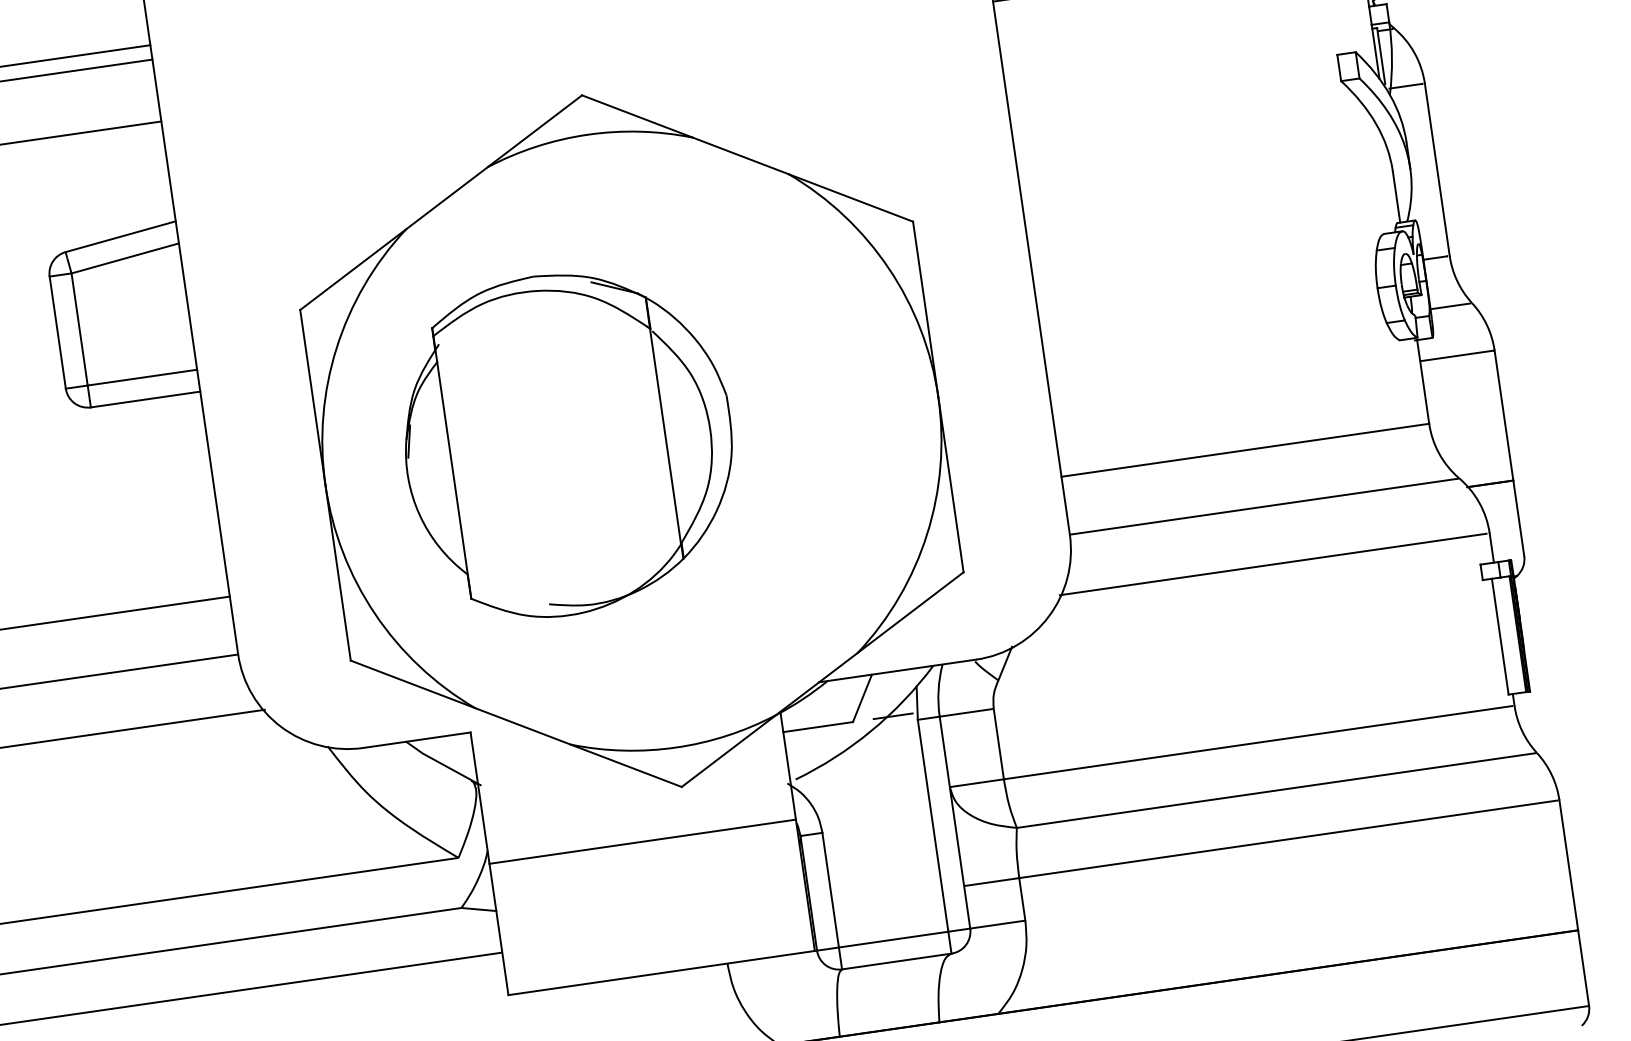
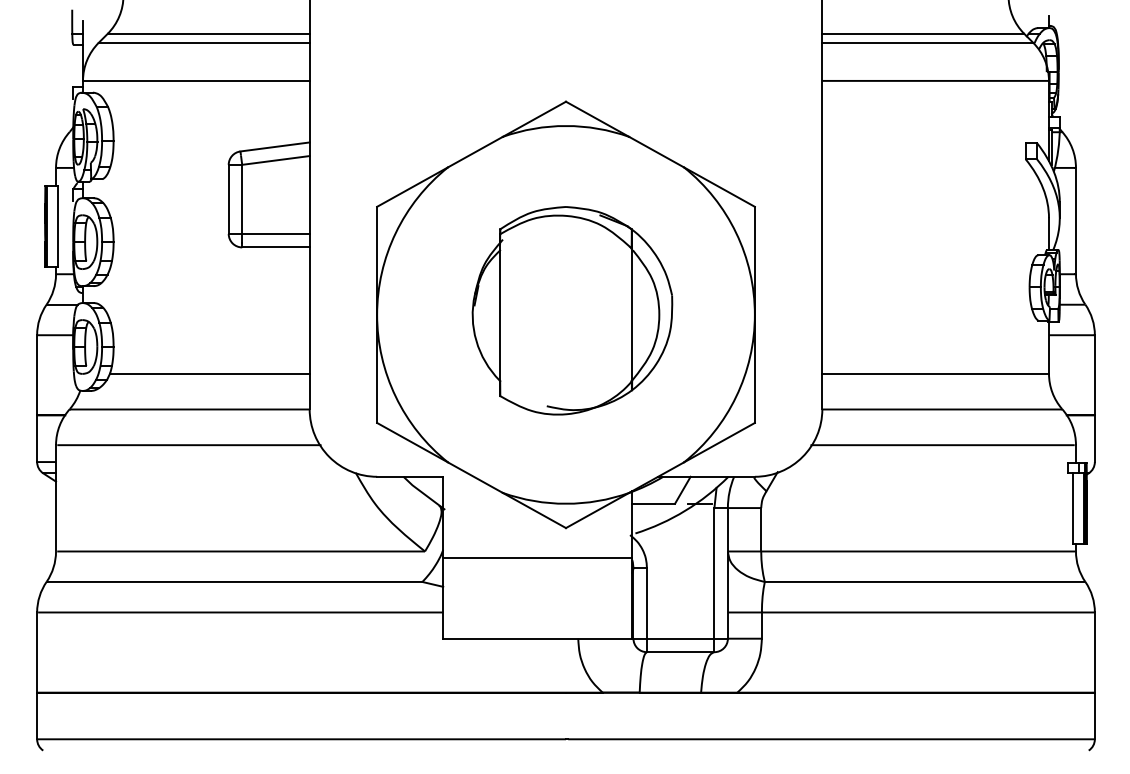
part: (568, 443) -> (572, 310), moved

